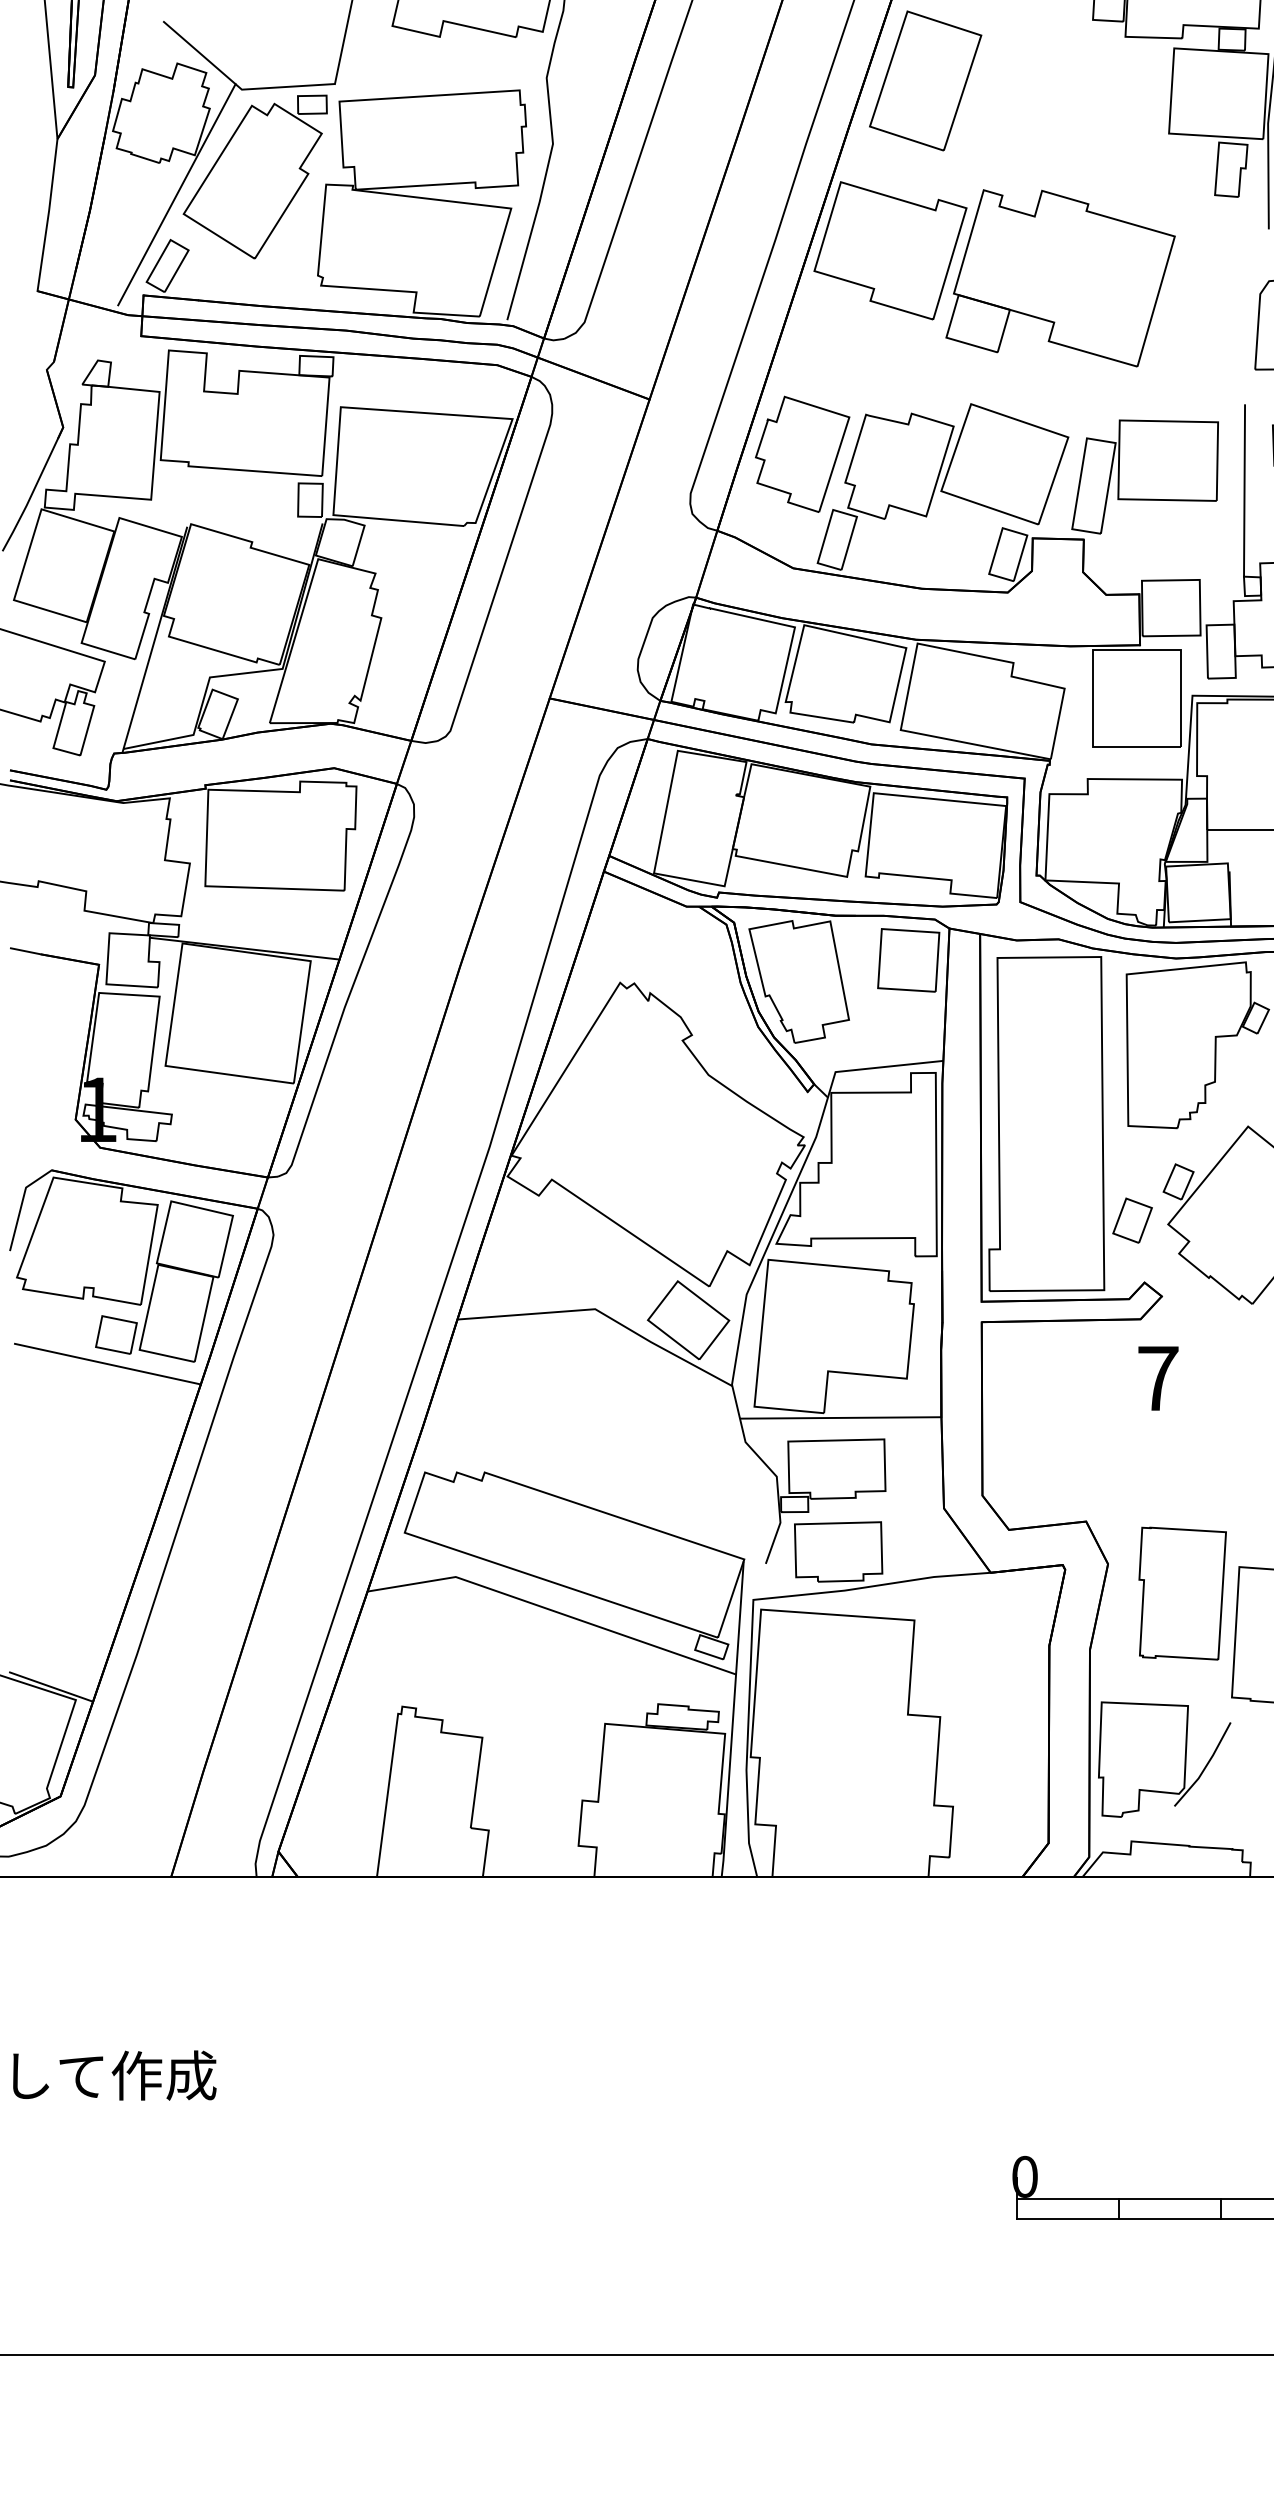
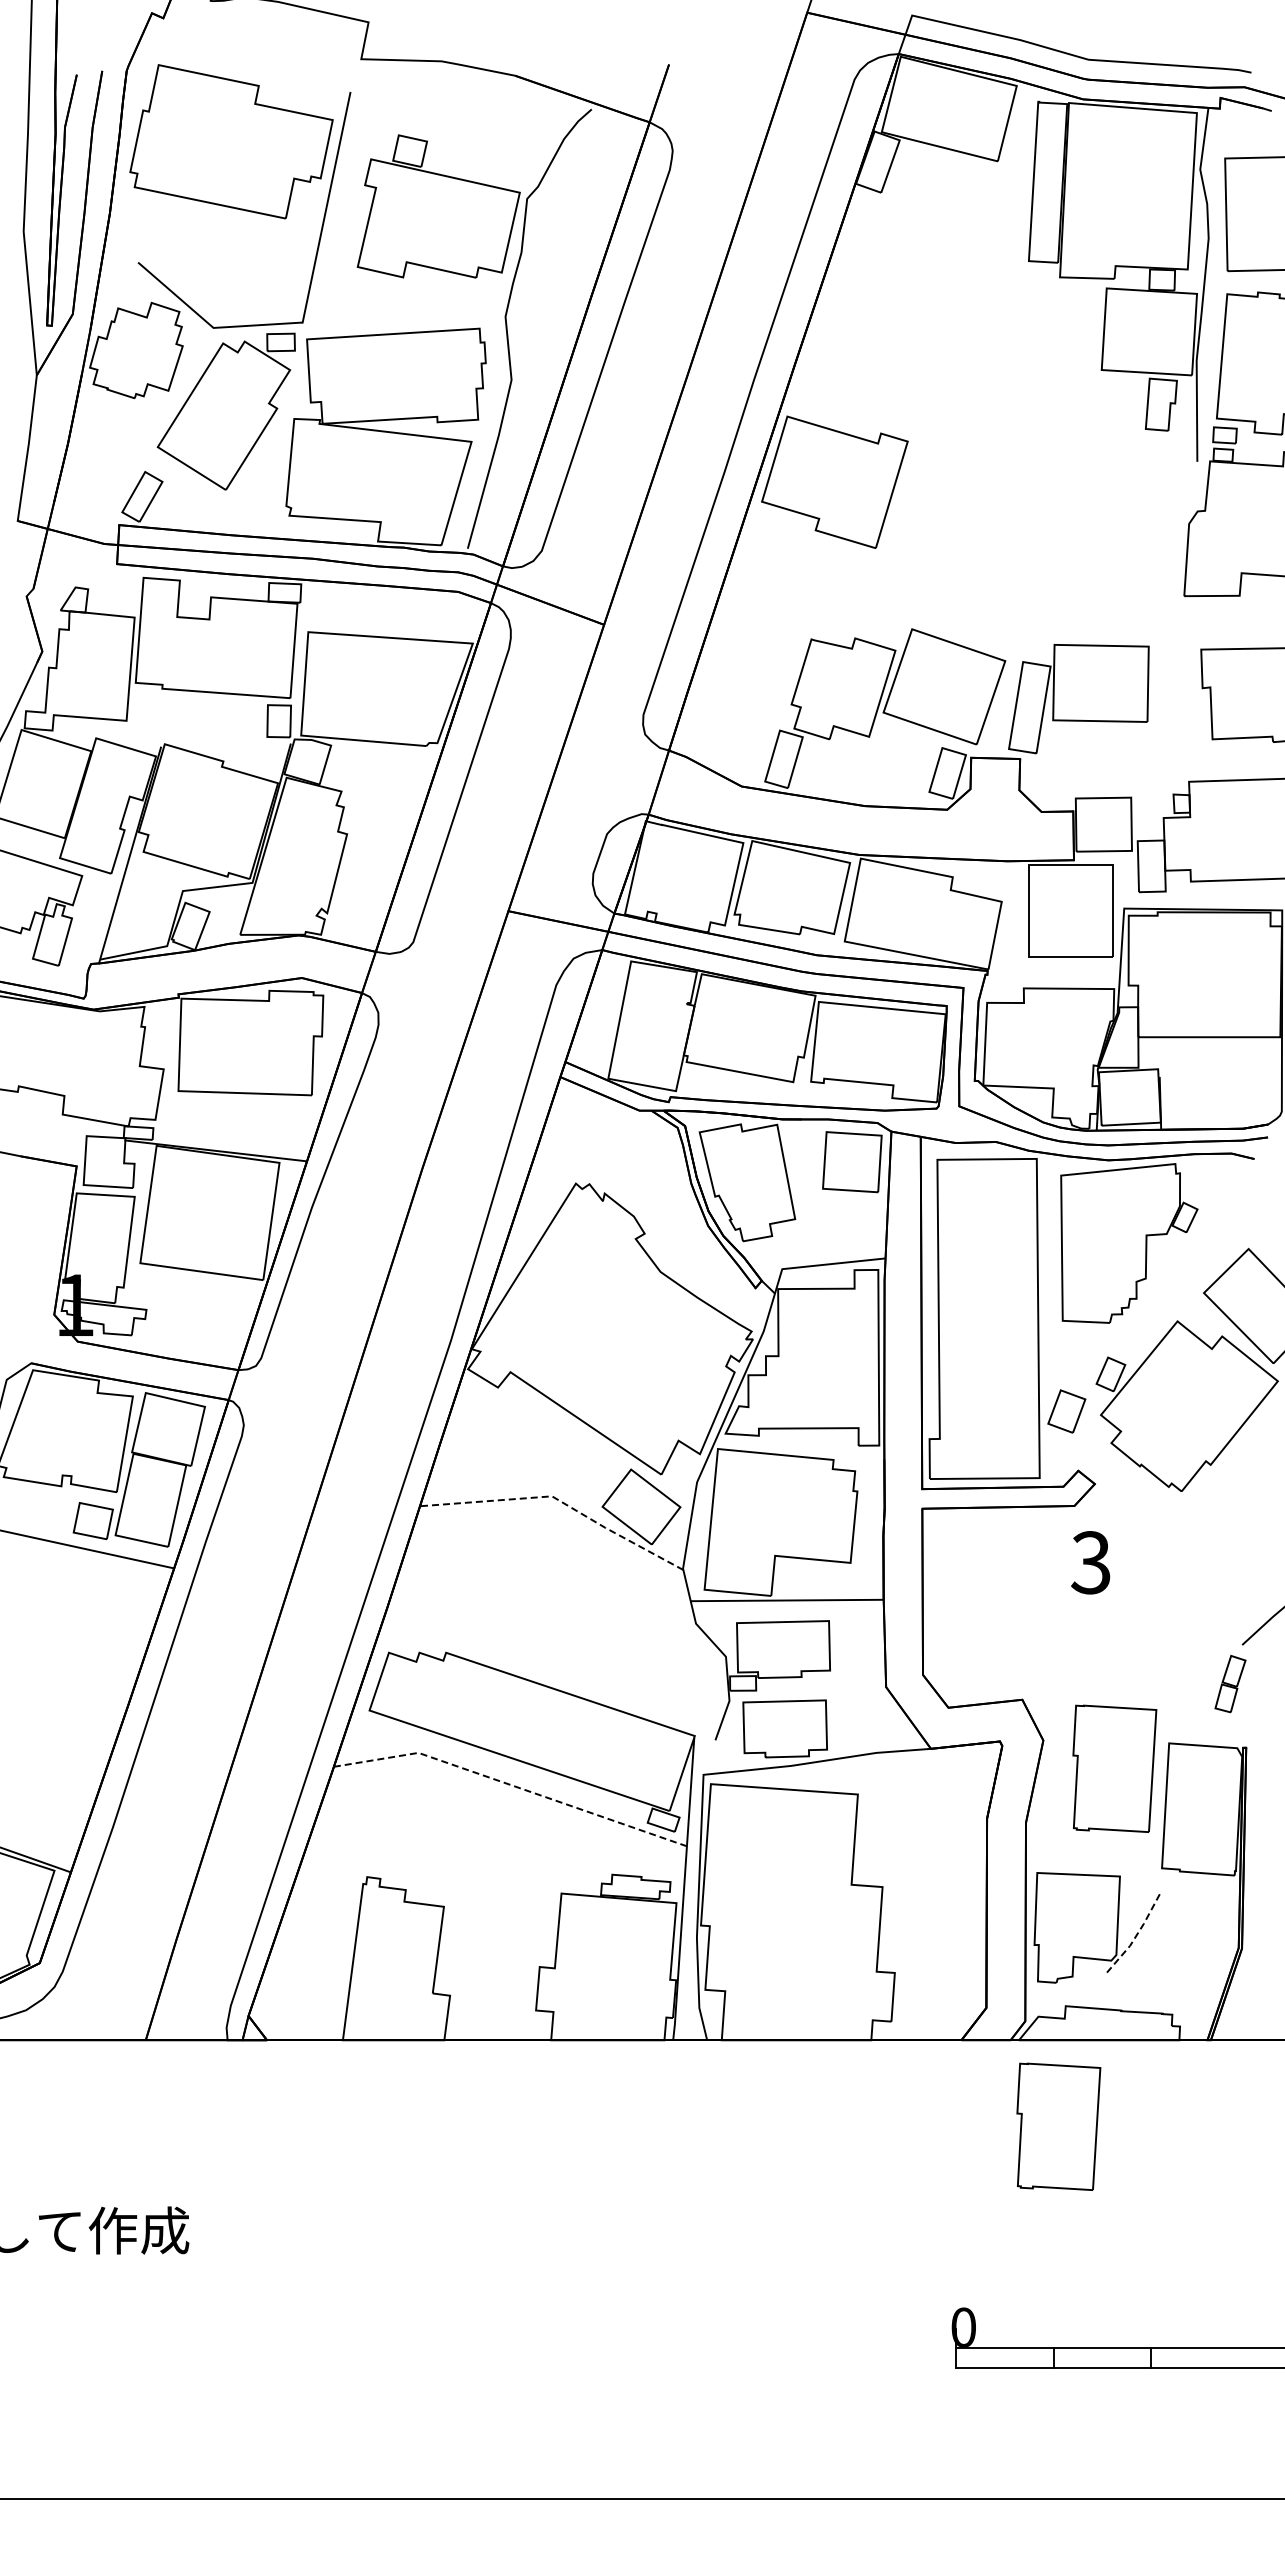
part: (925, 80) -> (868, 319), removed
line: (177, 194) -> (151, 428), removed
part: (1060, 278) -> (997, 508), removed
part: (802, 454) -> (750, 677), removed
line: (1243, 491) -> (1173, 712), removed
line: (603, 1313) -> (559, 1500), solid -> dashed
text: (1157, 1378) -> (1090, 1562), 7 -> 3
line: (552, 1611) -> (511, 1785), solid -> dashed
line: (1206, 1766) -> (1137, 1934), solid -> dashed
part: (1123, 1966) -> (1058, 2126), added

